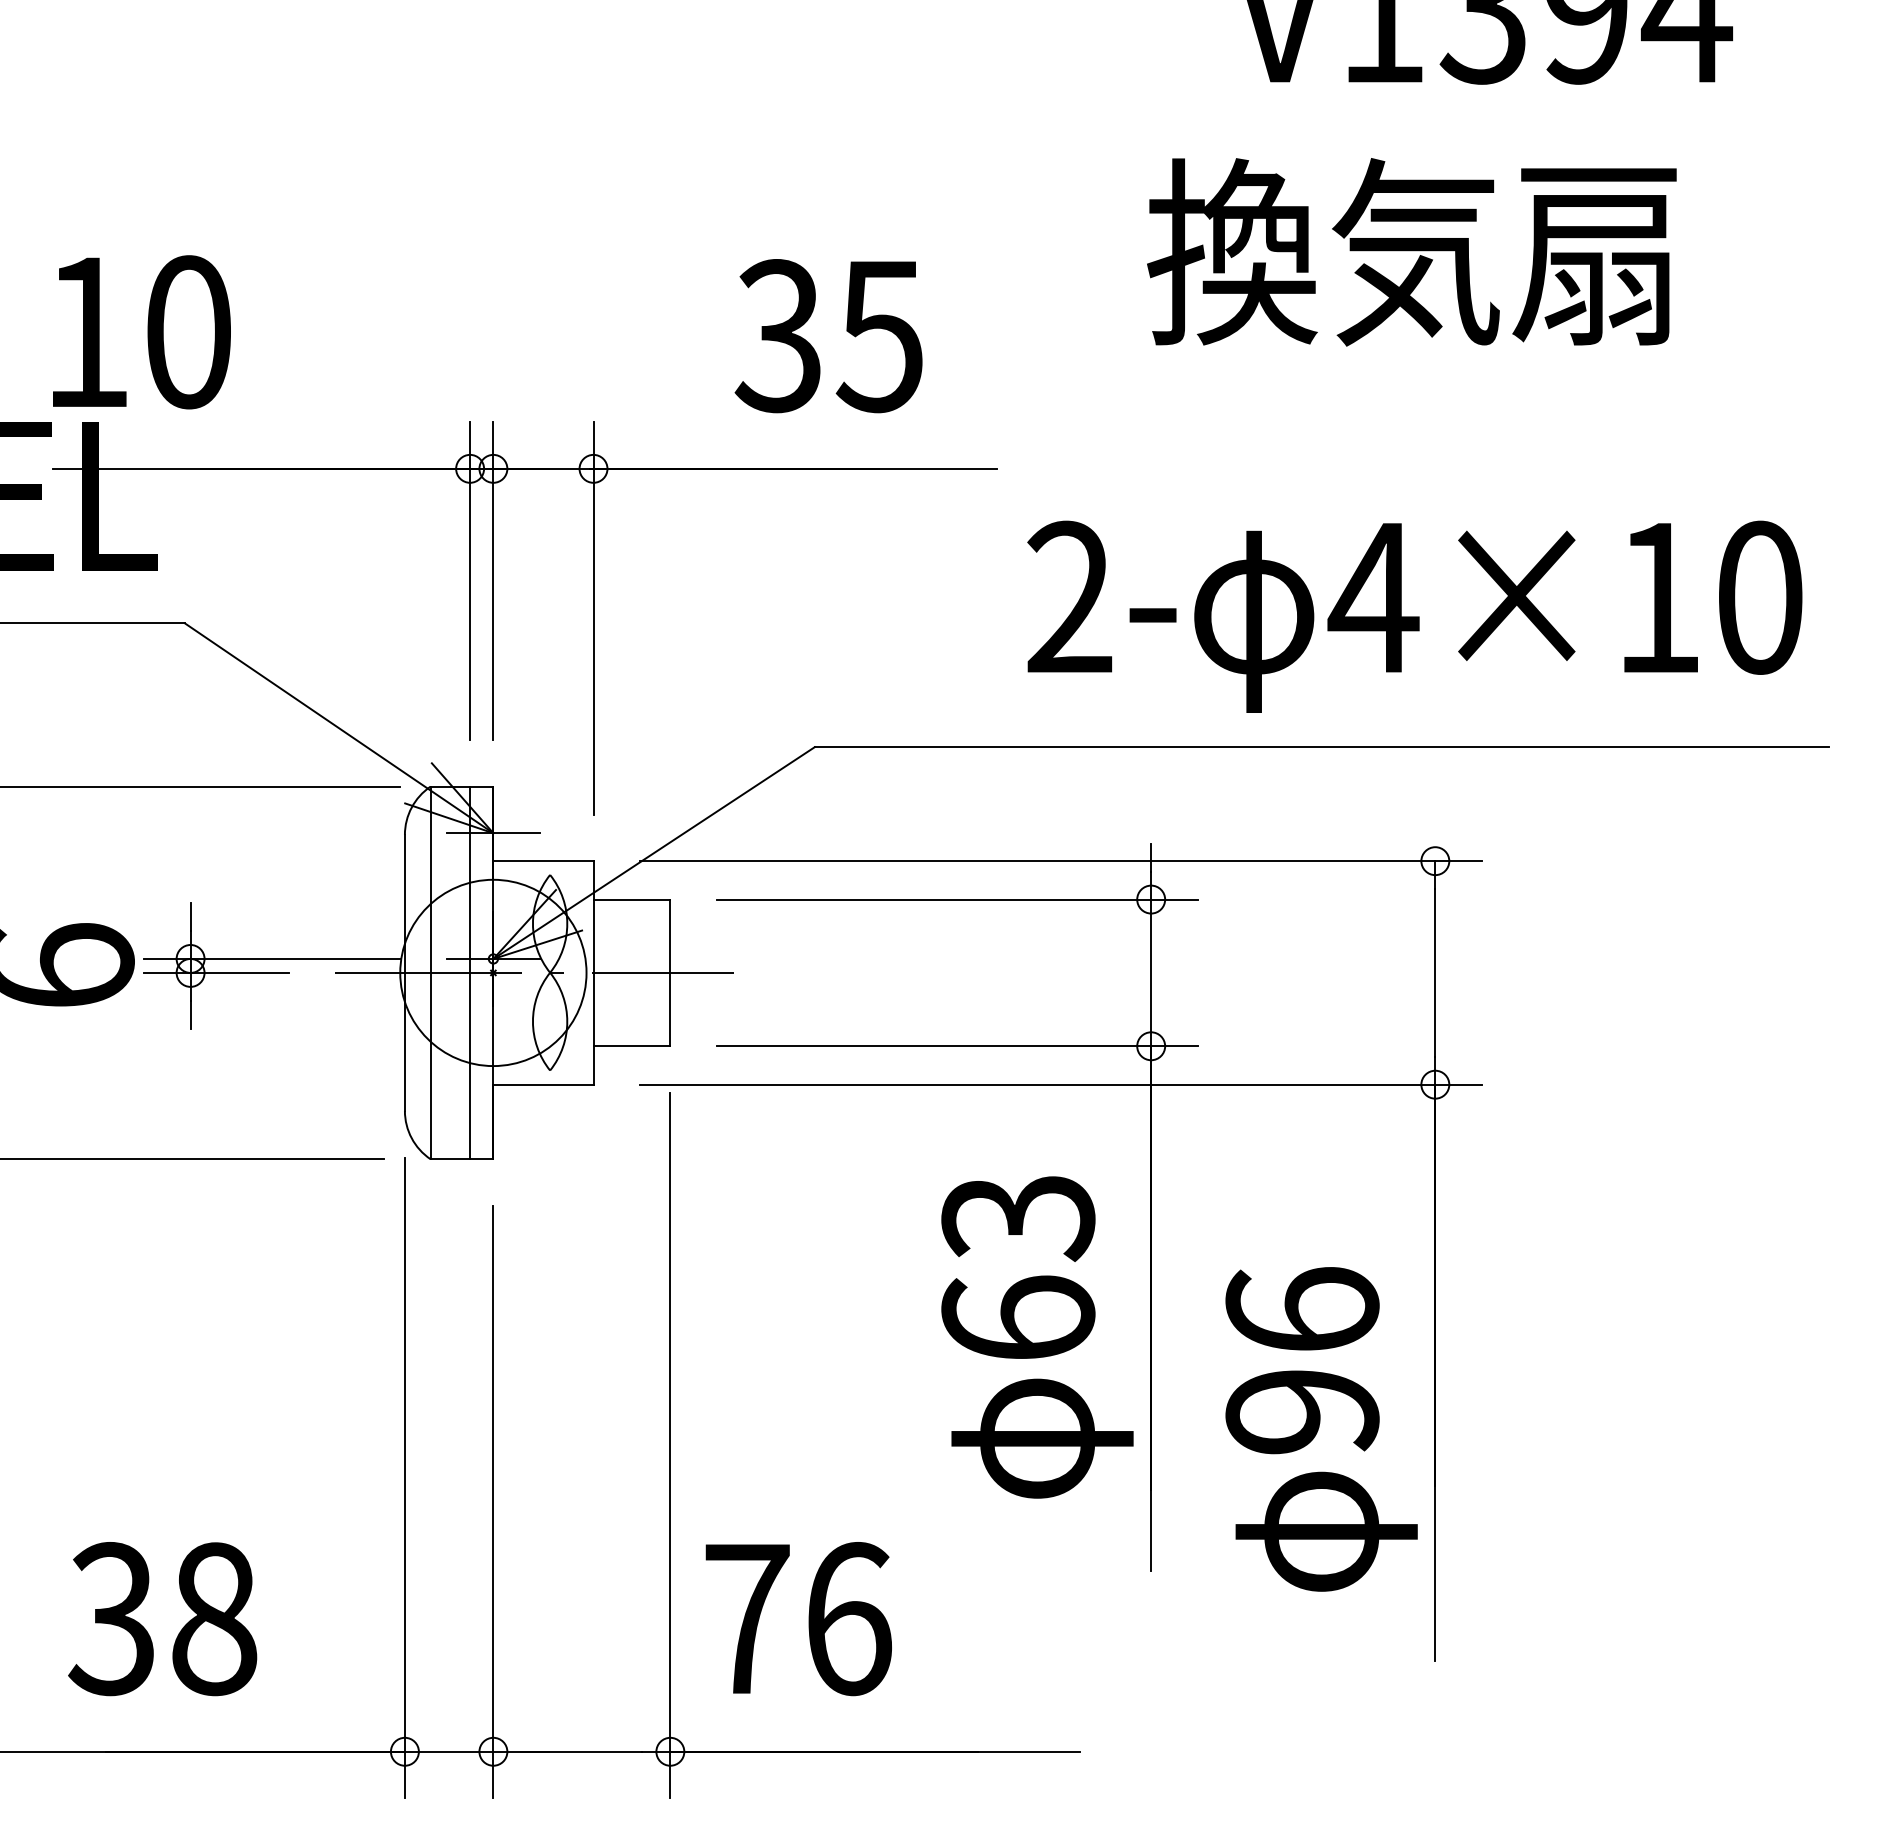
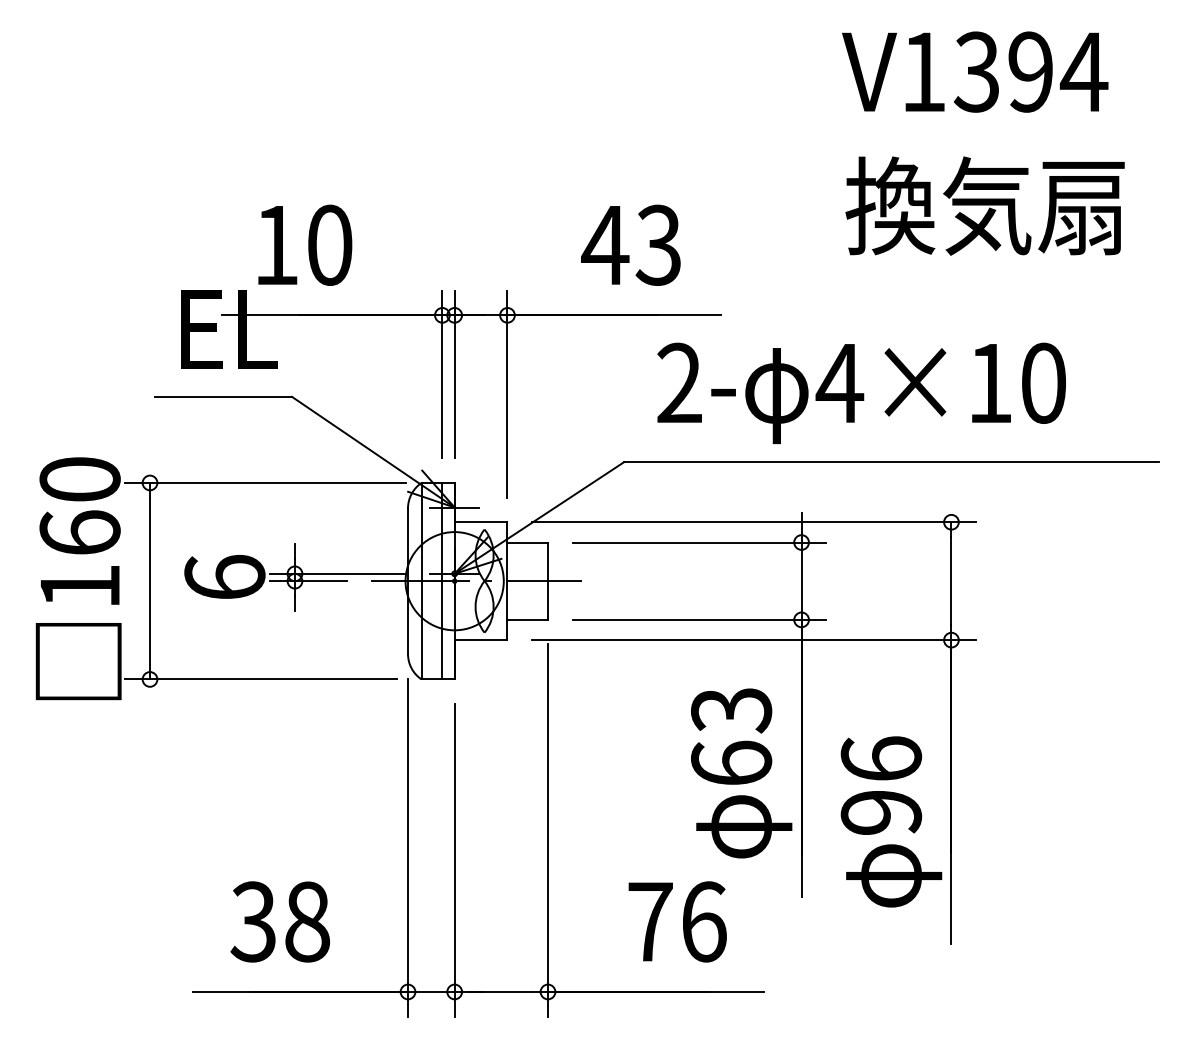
text: (1410, 251) -> (984, 205), moved
text: (142, 330) -> (305, 244), moved
text: (826, 334) -> (630, 244), 35 -> 43
text: (1414, 617) -> (861, 393), moved
text: (798, 1618) -> (677, 921), moved

